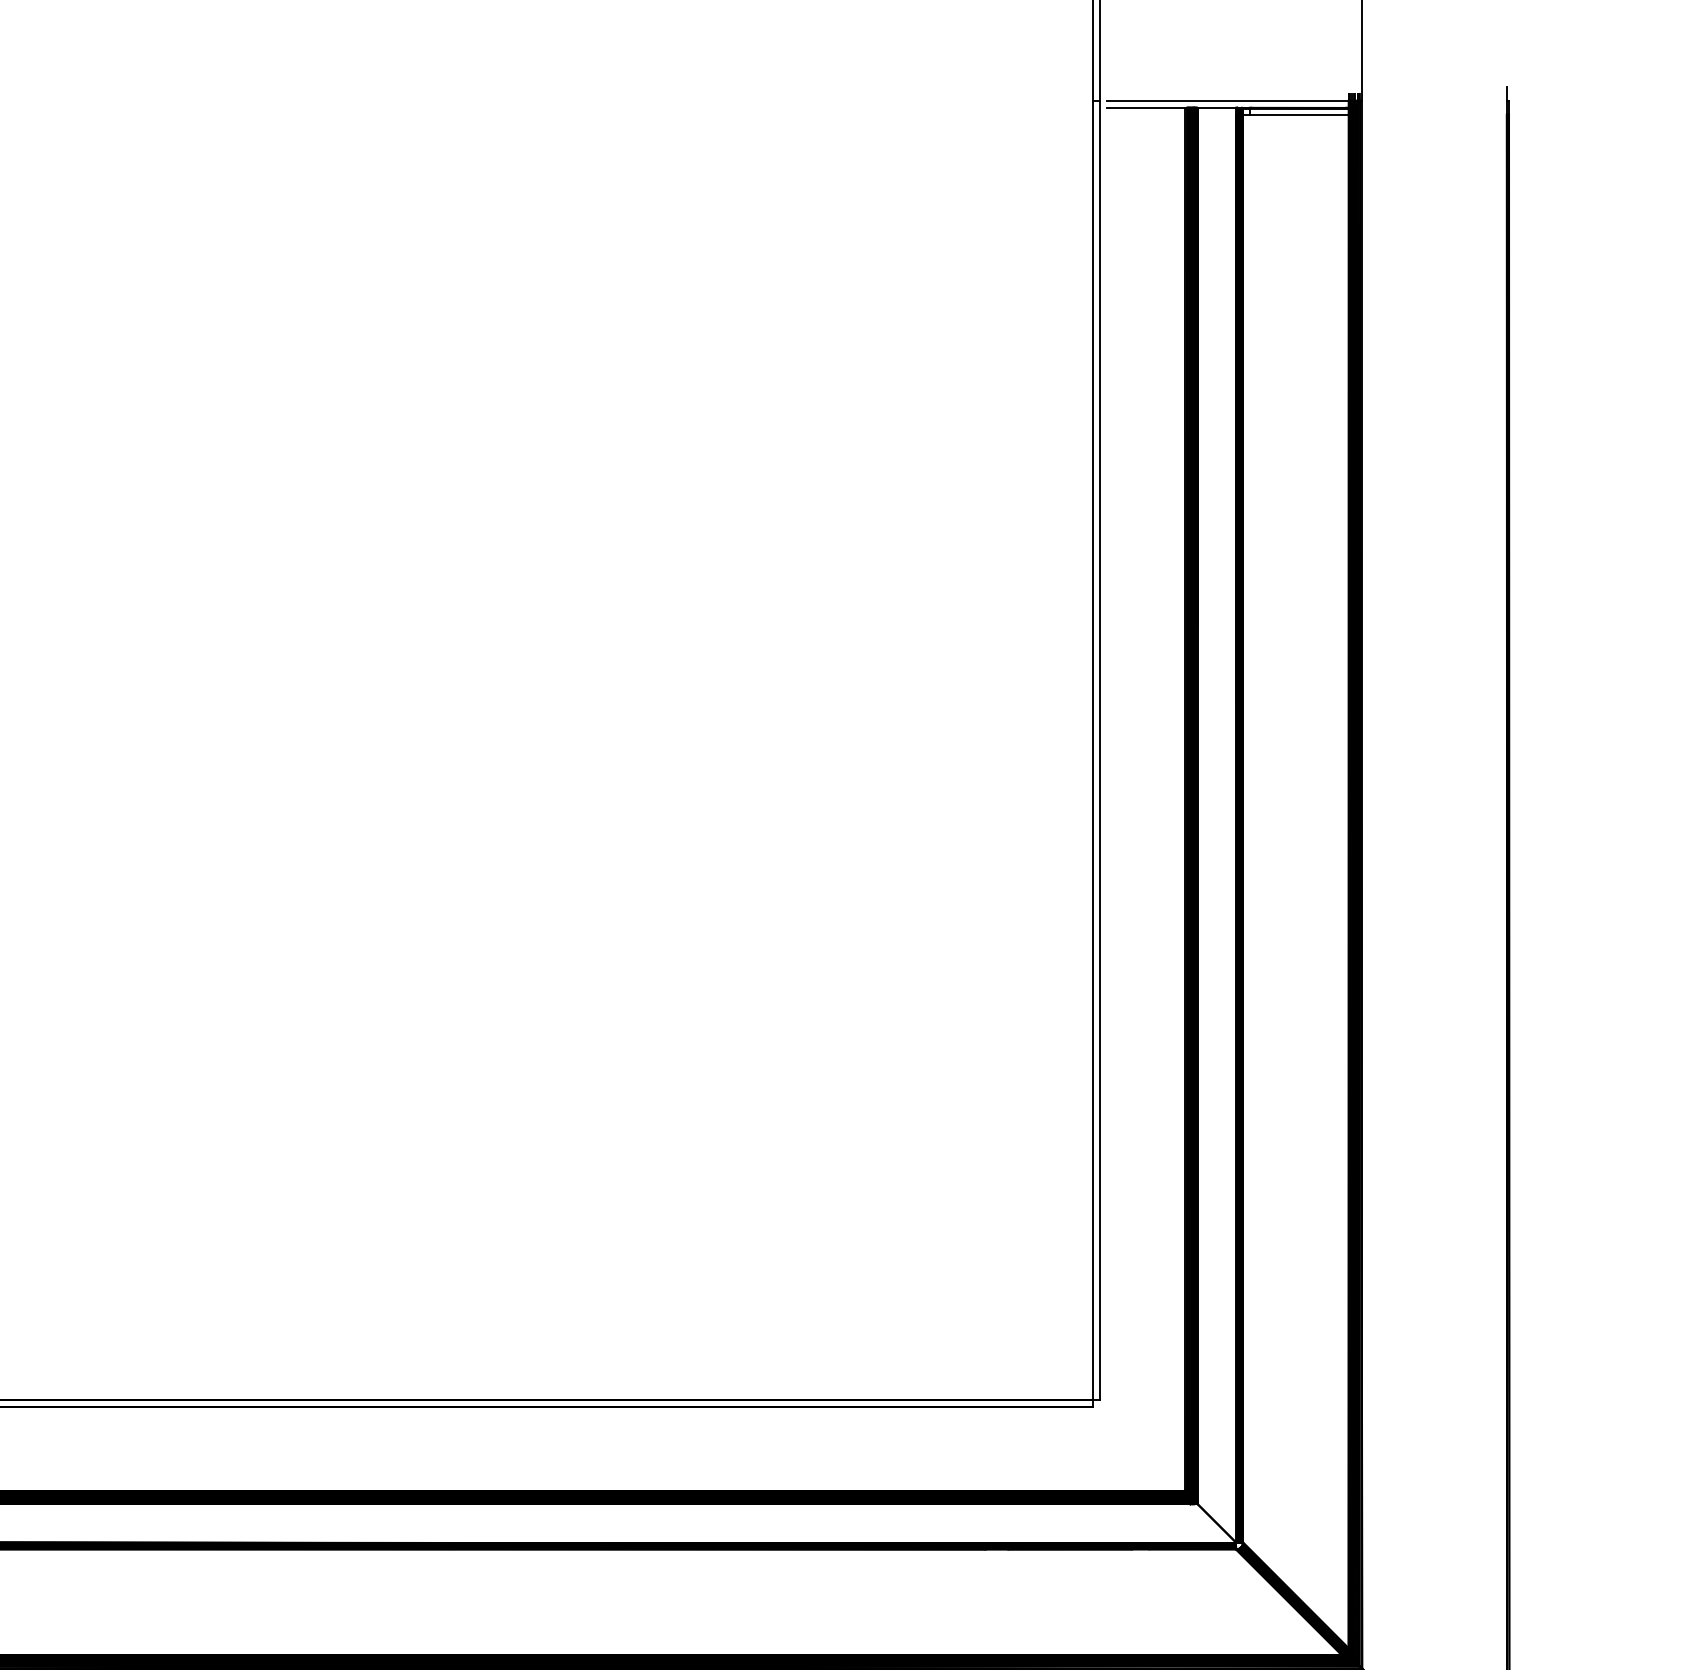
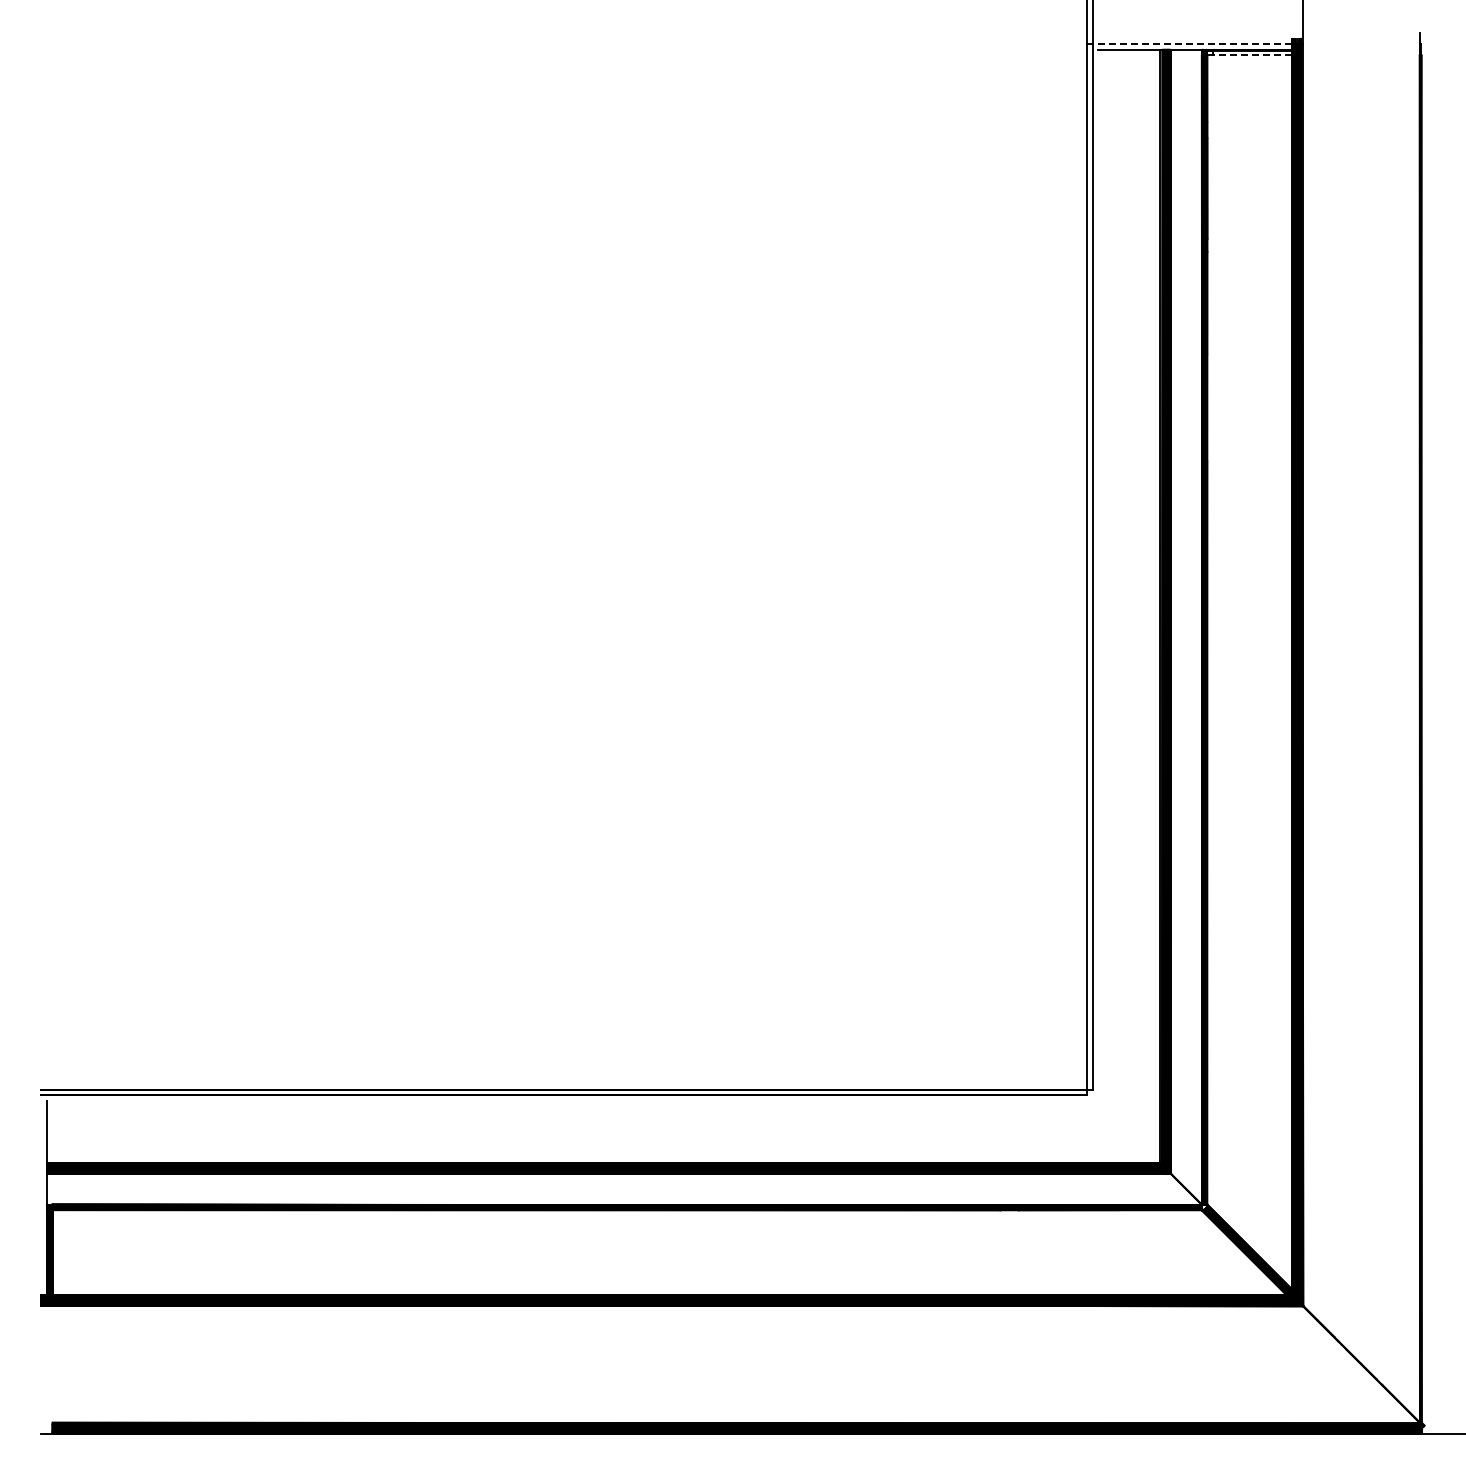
line: (1227, 101) -> (1194, 44), solid -> dashed
line: (1299, 114) -> (1252, 55), solid -> dashed

